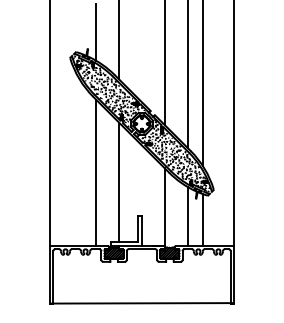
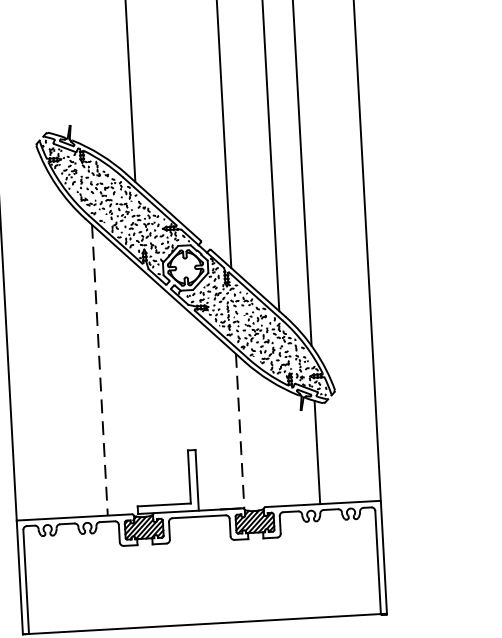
line: (96, 31) -> (85, 89), removed
line: (96, 173) -> (100, 371), solid -> dashed
line: (119, 182) -> (147, 386), removed
line: (164, 207) -> (239, 431), solid -> dashed
line: (187, 216) -> (285, 446), removed

